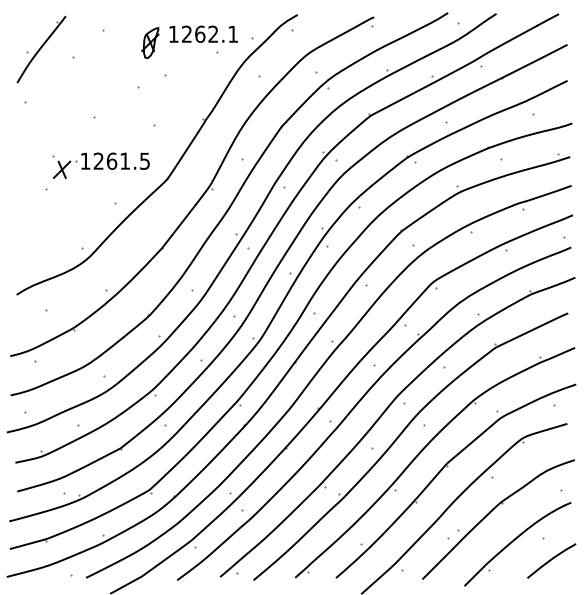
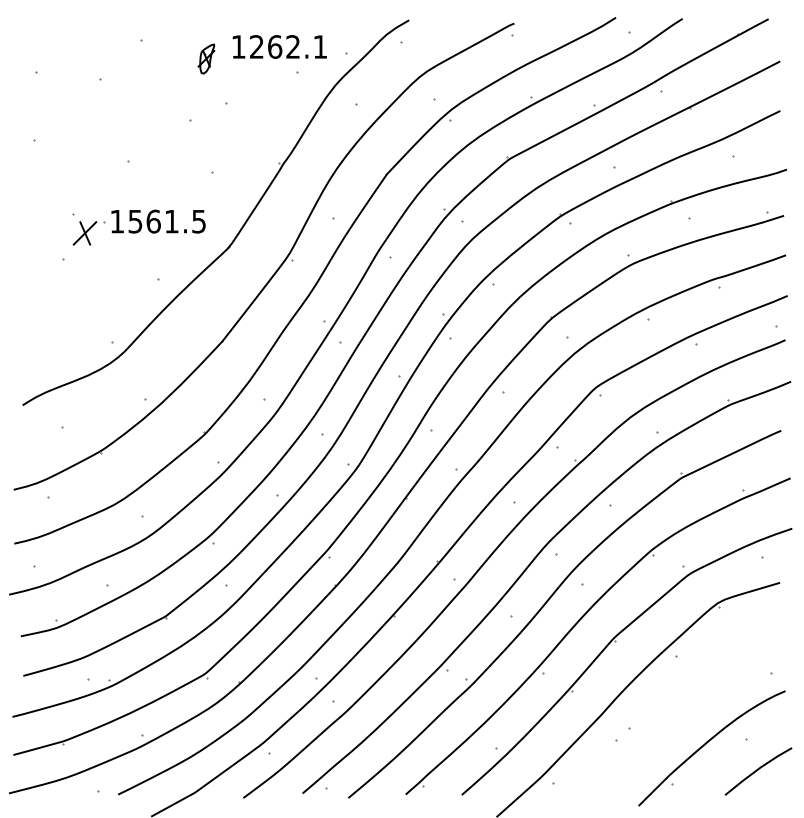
part: (150, 42) -> (206, 58), size x0.7
part: (41, 49) -> (56, 67), removed
text: (98, 161) -> (135, 221), 1261.5 -> 1561.5
part: (491, 512) -> (675, 704), removed

